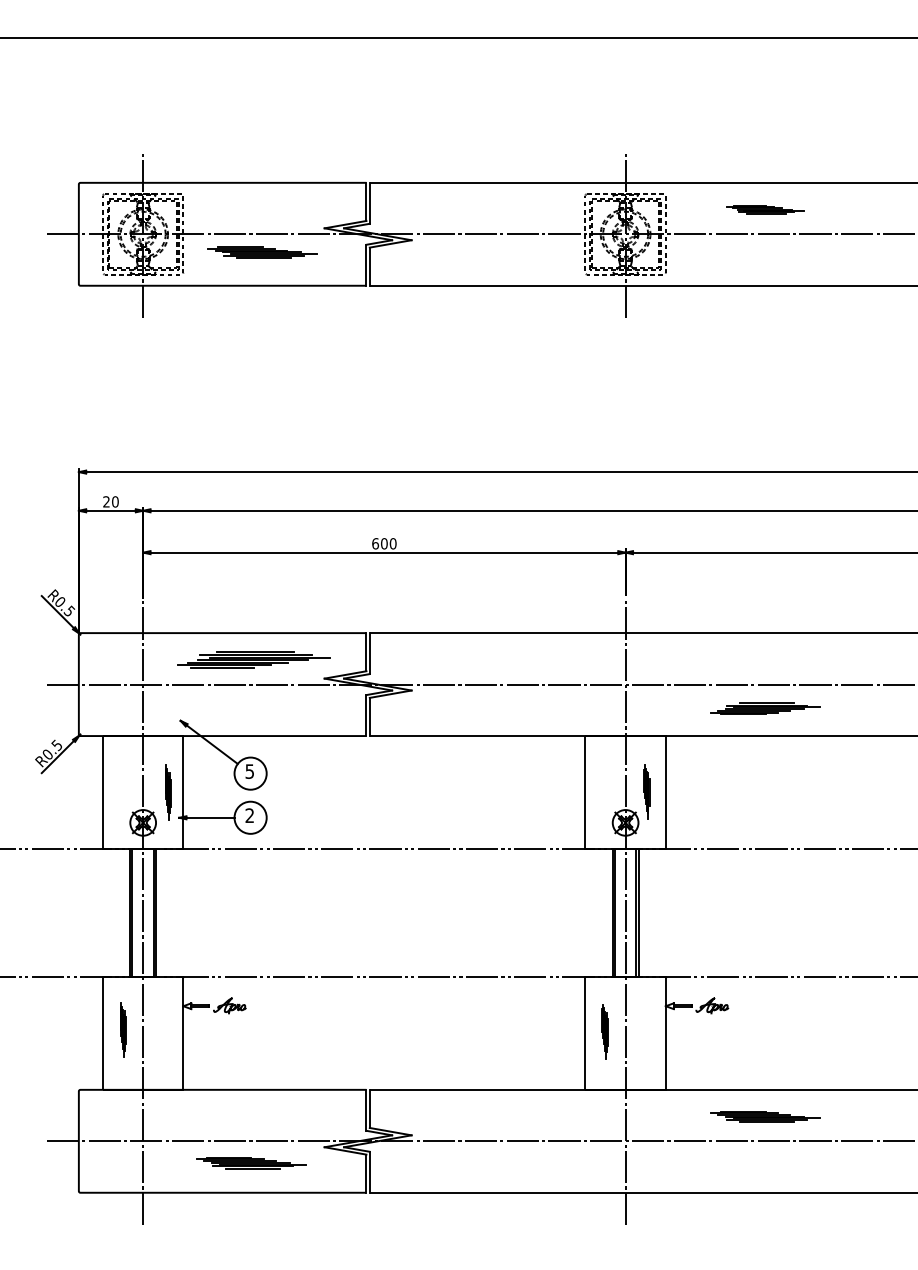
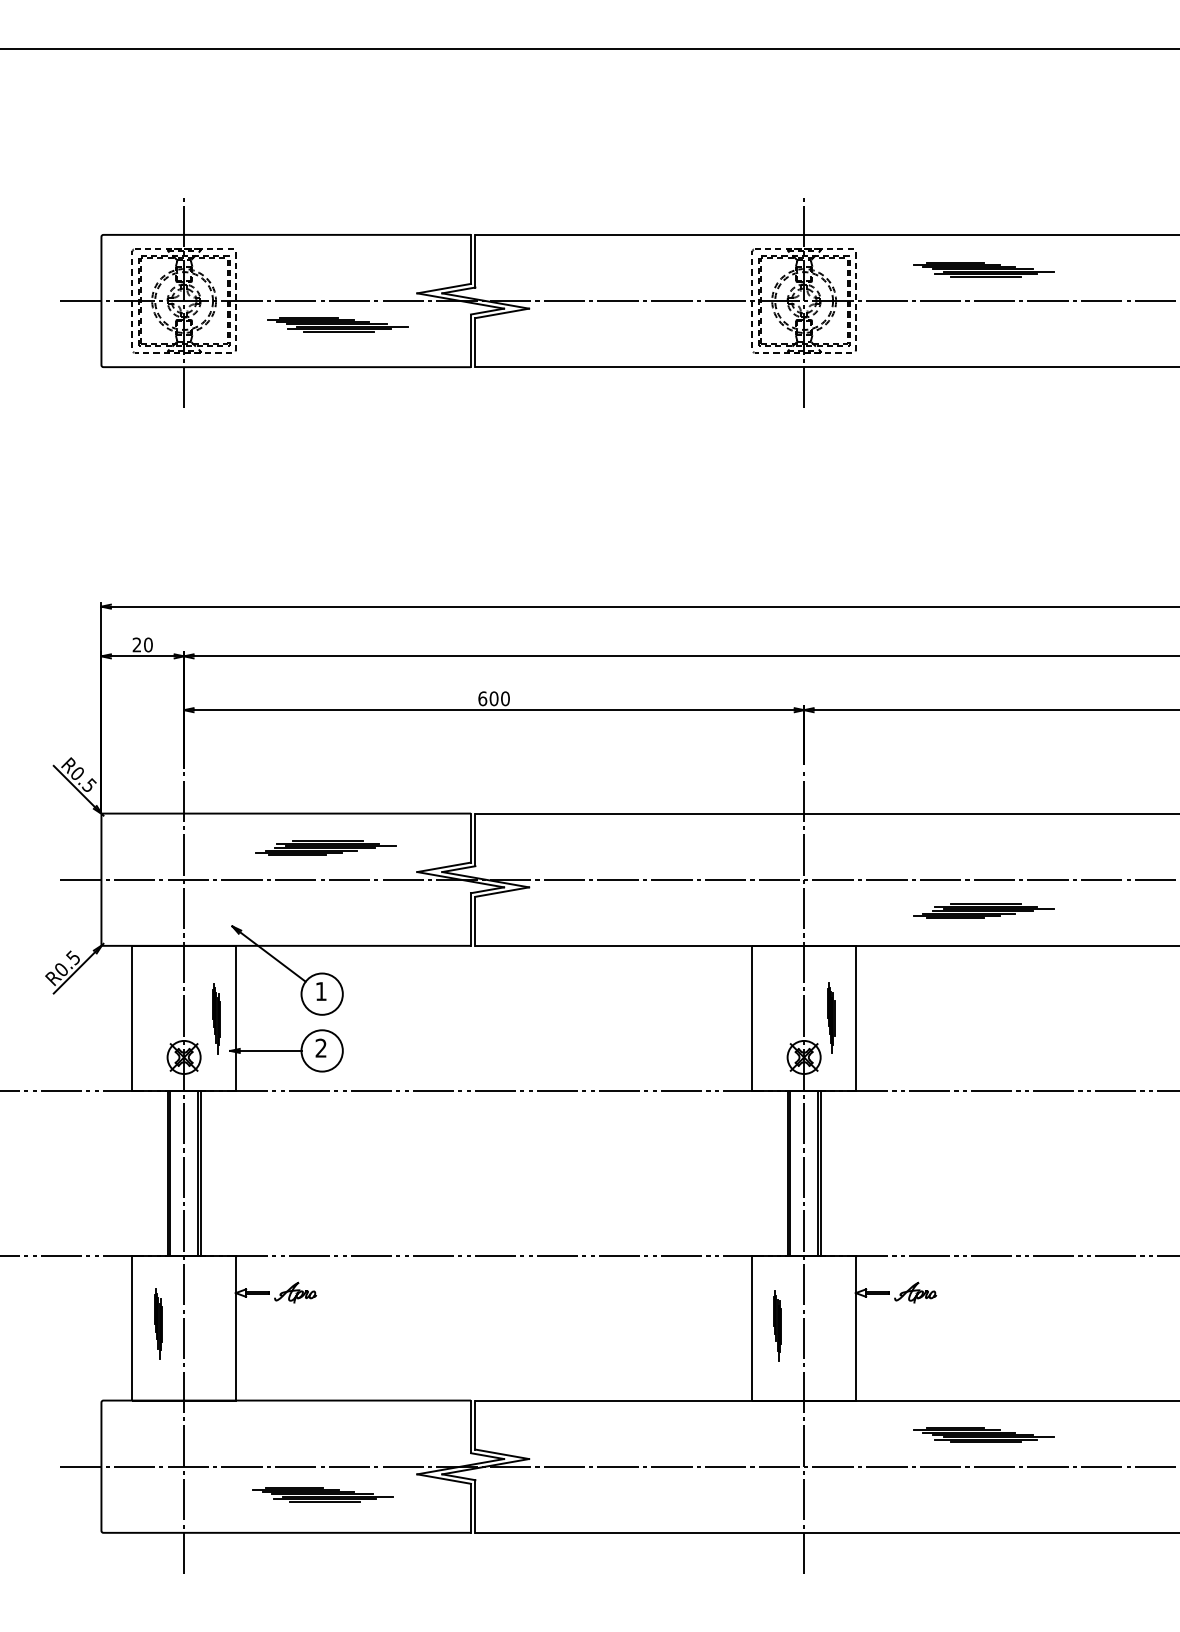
part: (765, 209) -> (983, 269), size x1.43
part: (253, 659) -> (325, 847), size x0.71
text: (249, 771) -> (320, 991), 5 -> 1

